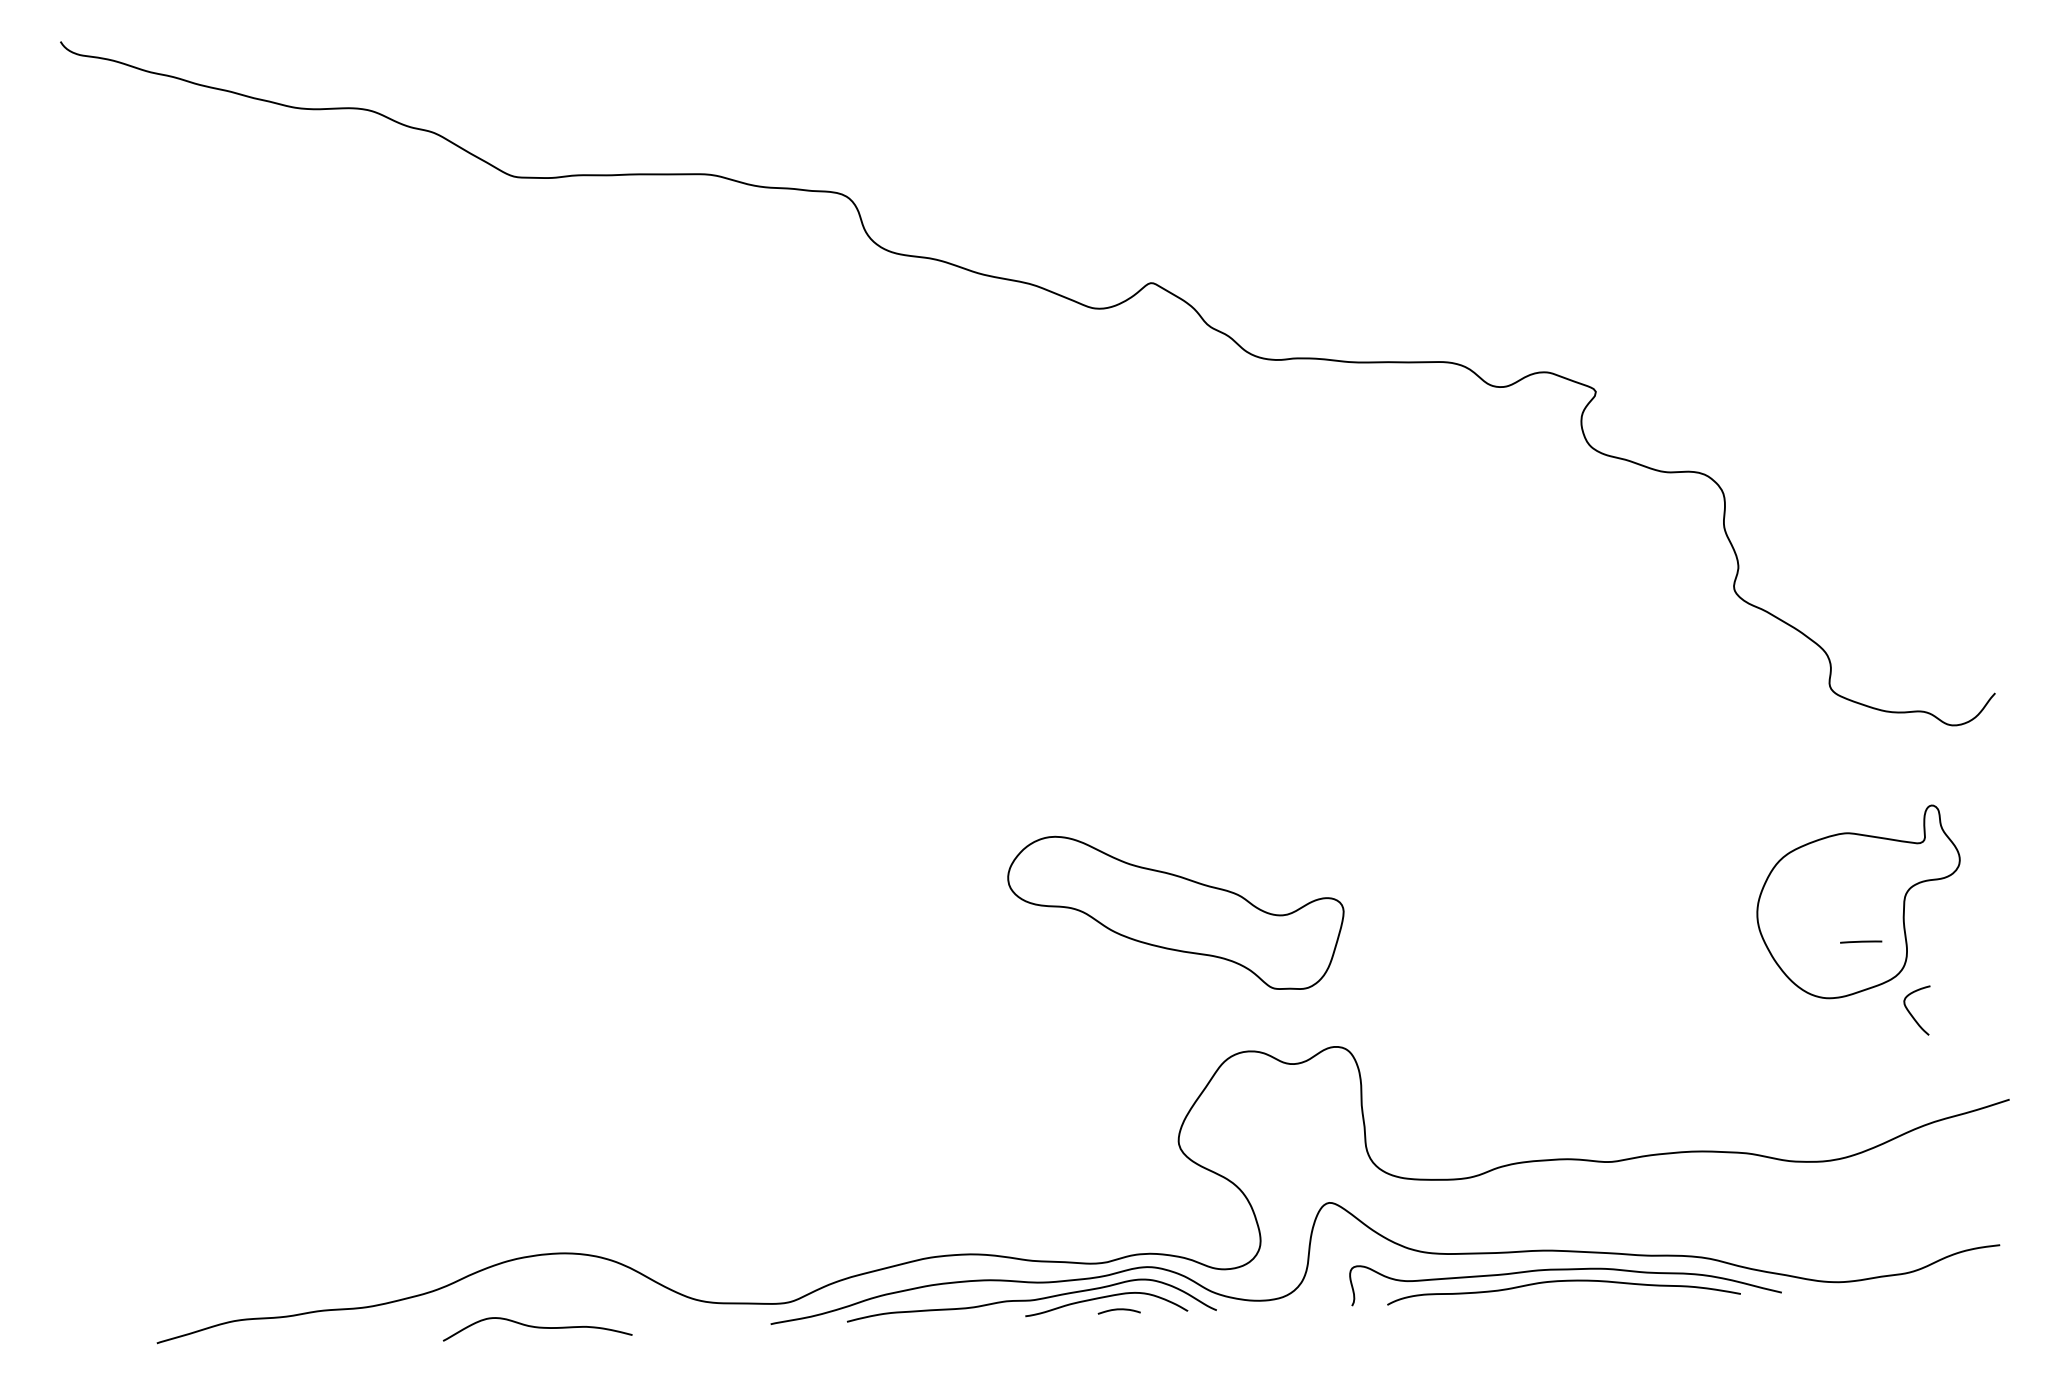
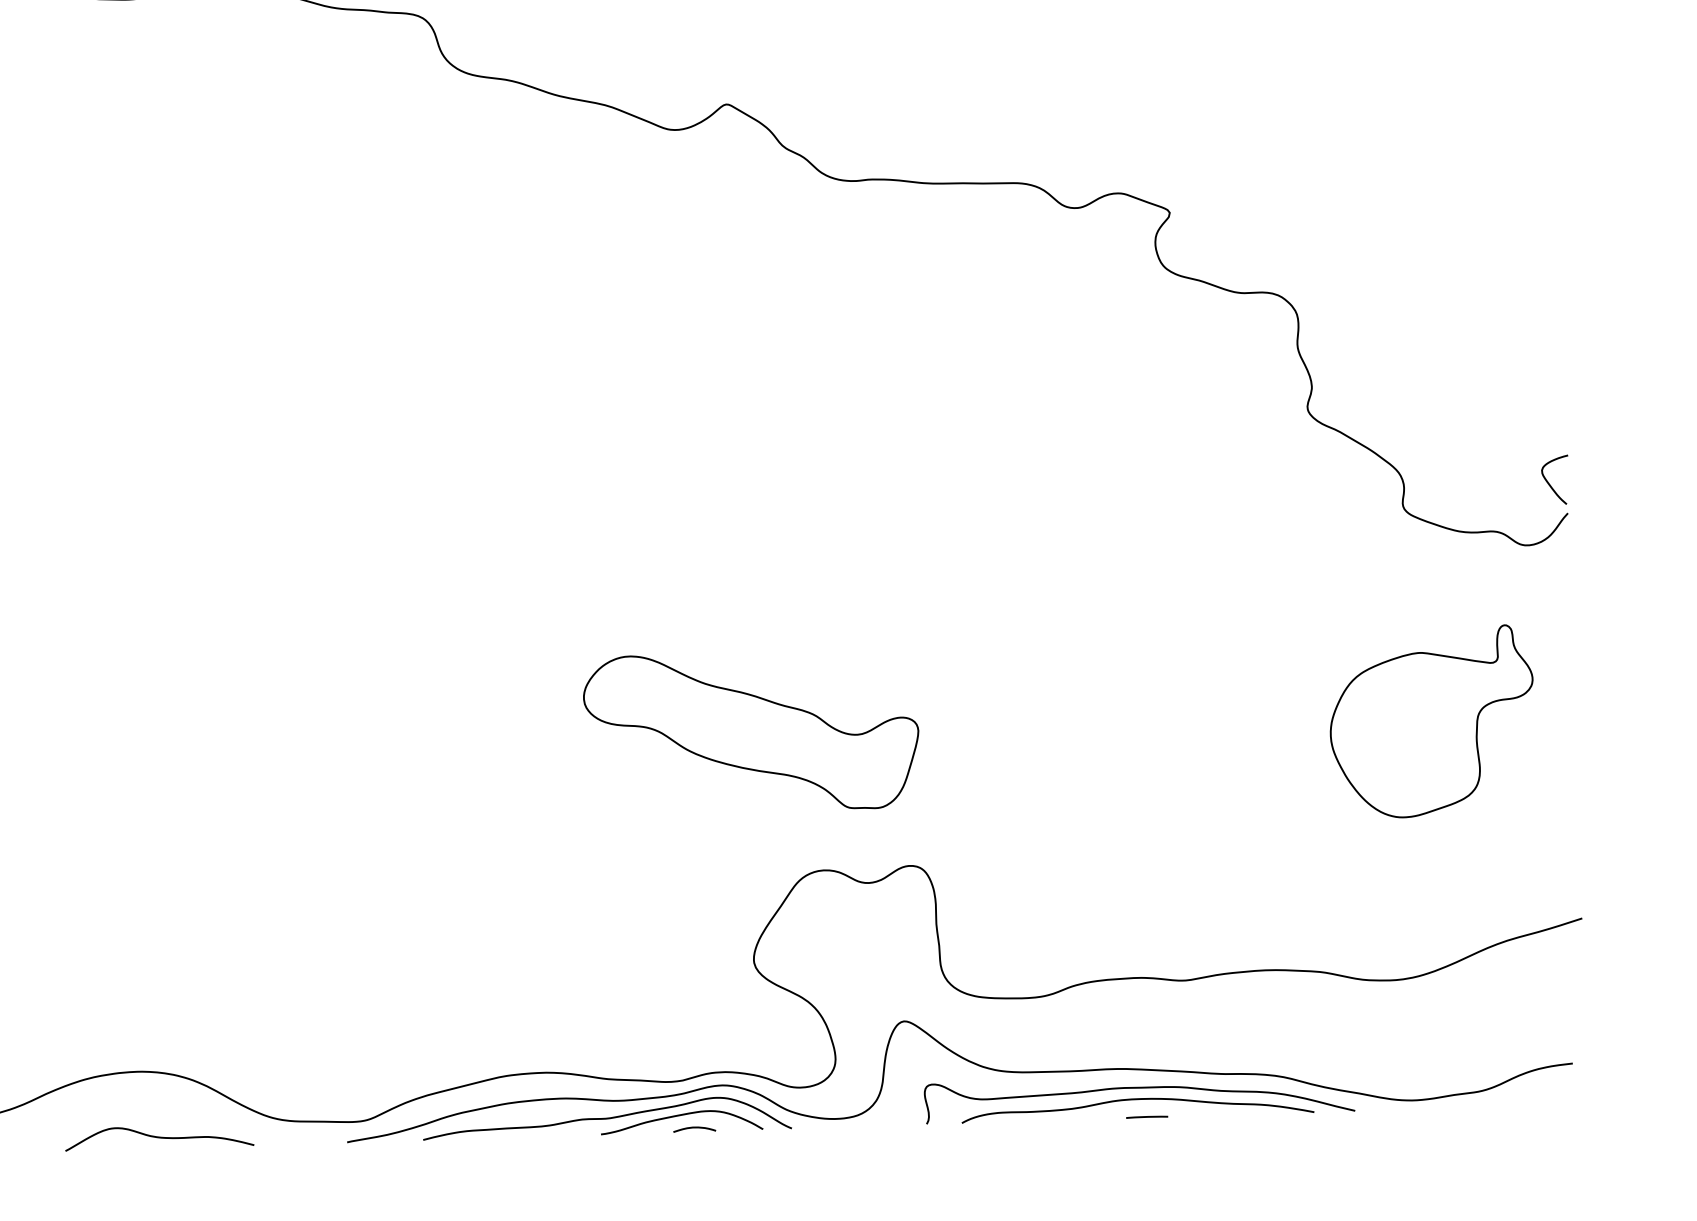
line: (1861, 941) -> (1147, 1116), moved
curve: (1912, 1014) -> (1550, 483), moved
curve: (537, 1328) -> (159, 1138), moved

